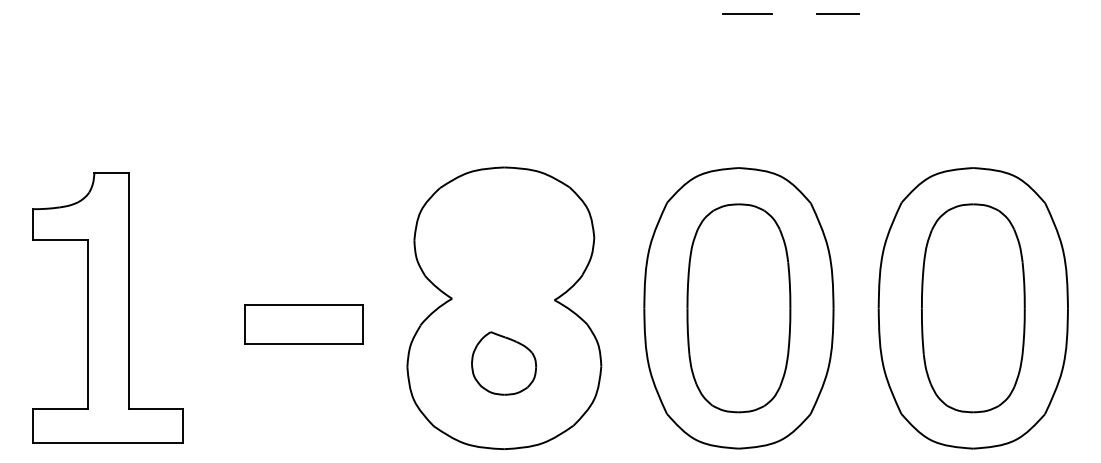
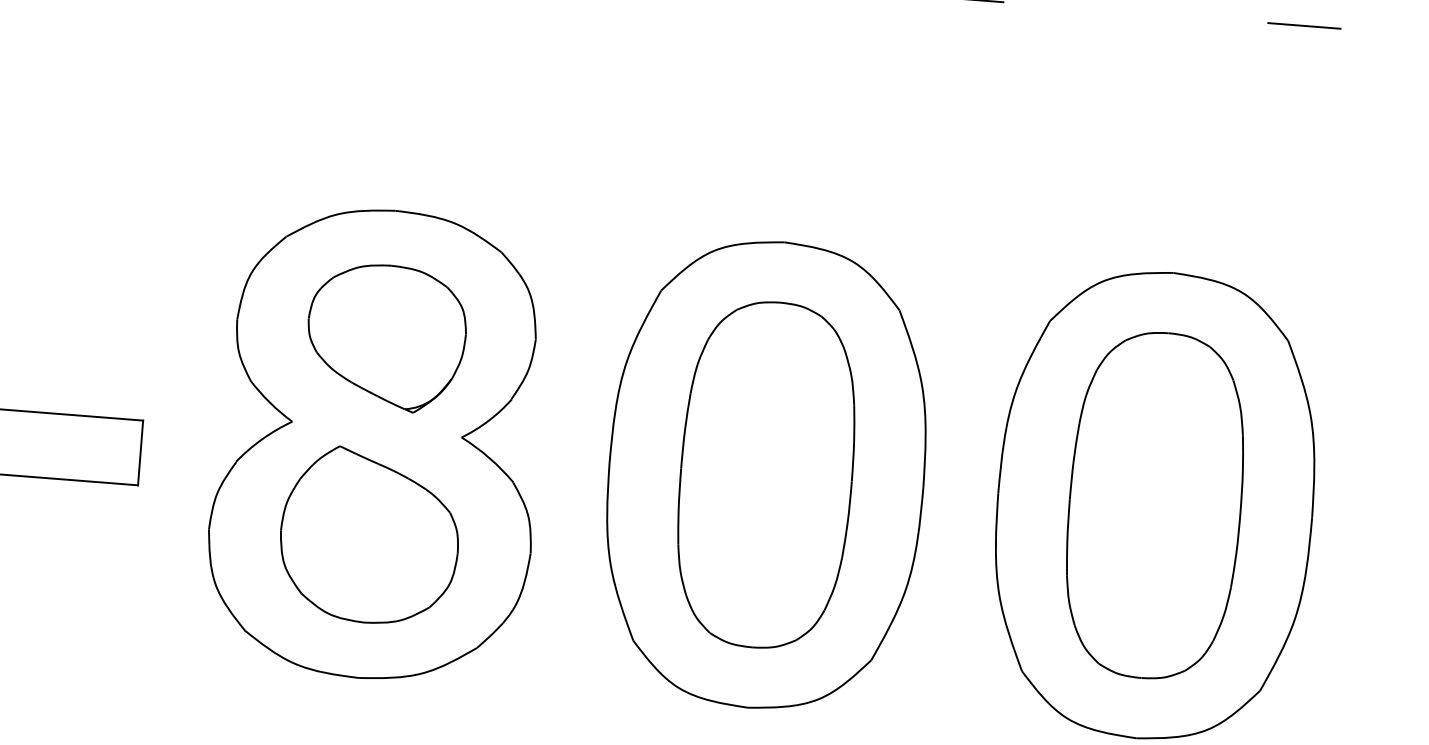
line: (1039, 13) -> (1303, 25), added
part: (504, 243) -> (386, 336), added
part: (503, 363) -> (368, 535), size x1.67

